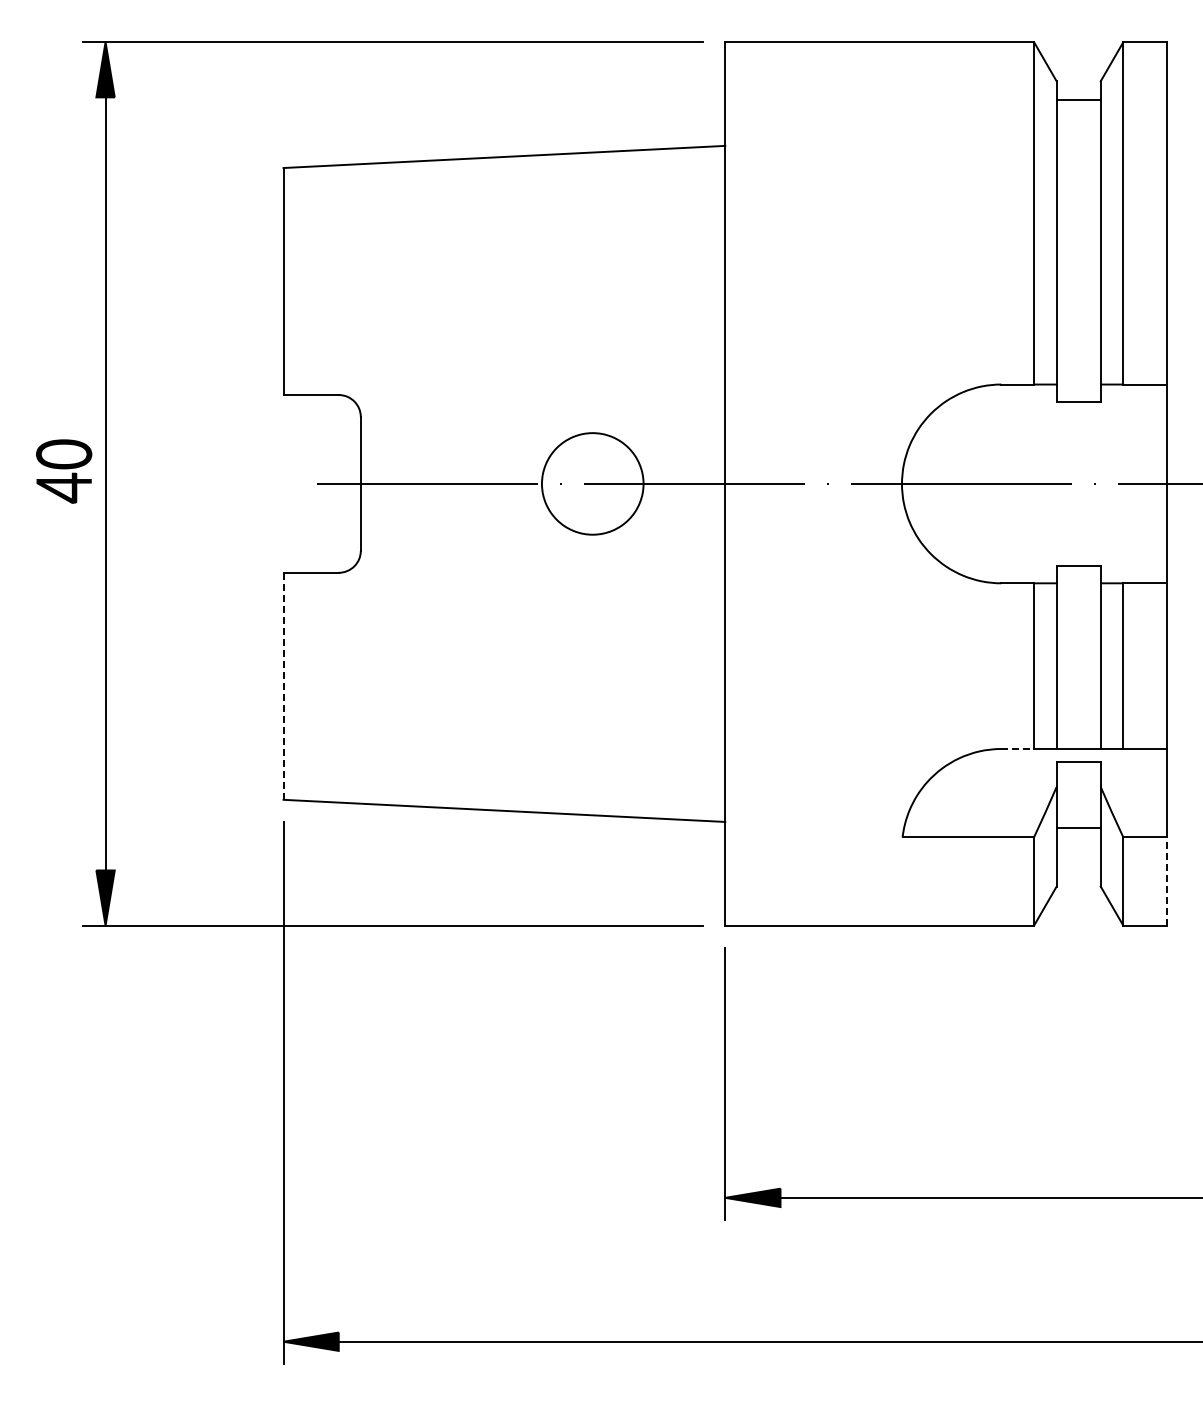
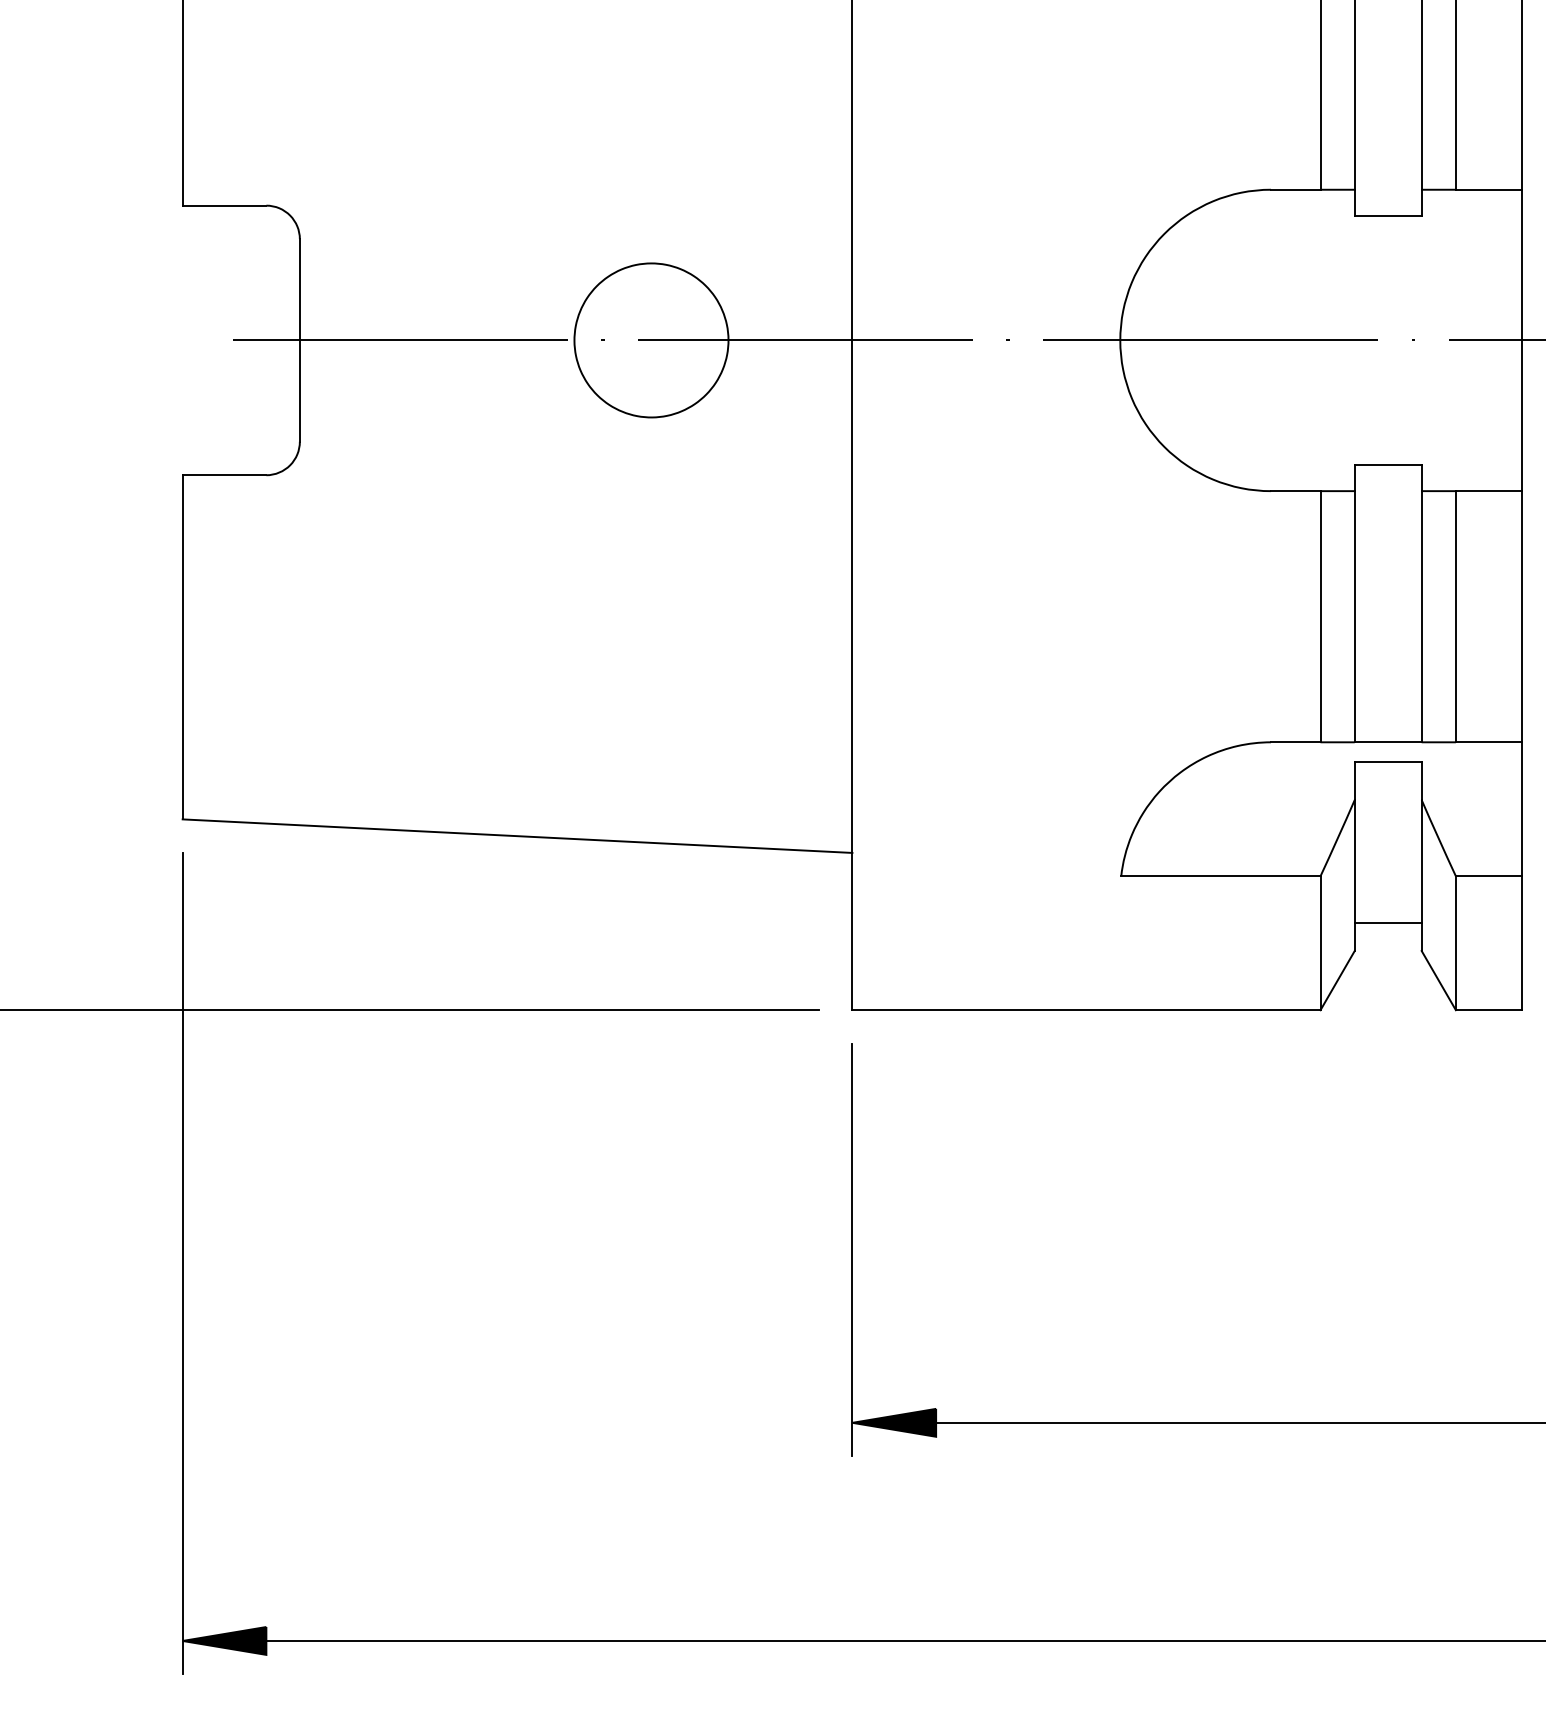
line: (283, 685) -> (182, 646), dashed -> solid
line: (1018, 748) -> (1296, 741), dashed -> solid
line: (1078, 828) -> (1387, 923), moved
line: (1167, 881) -> (1522, 943), dashed -> solid

